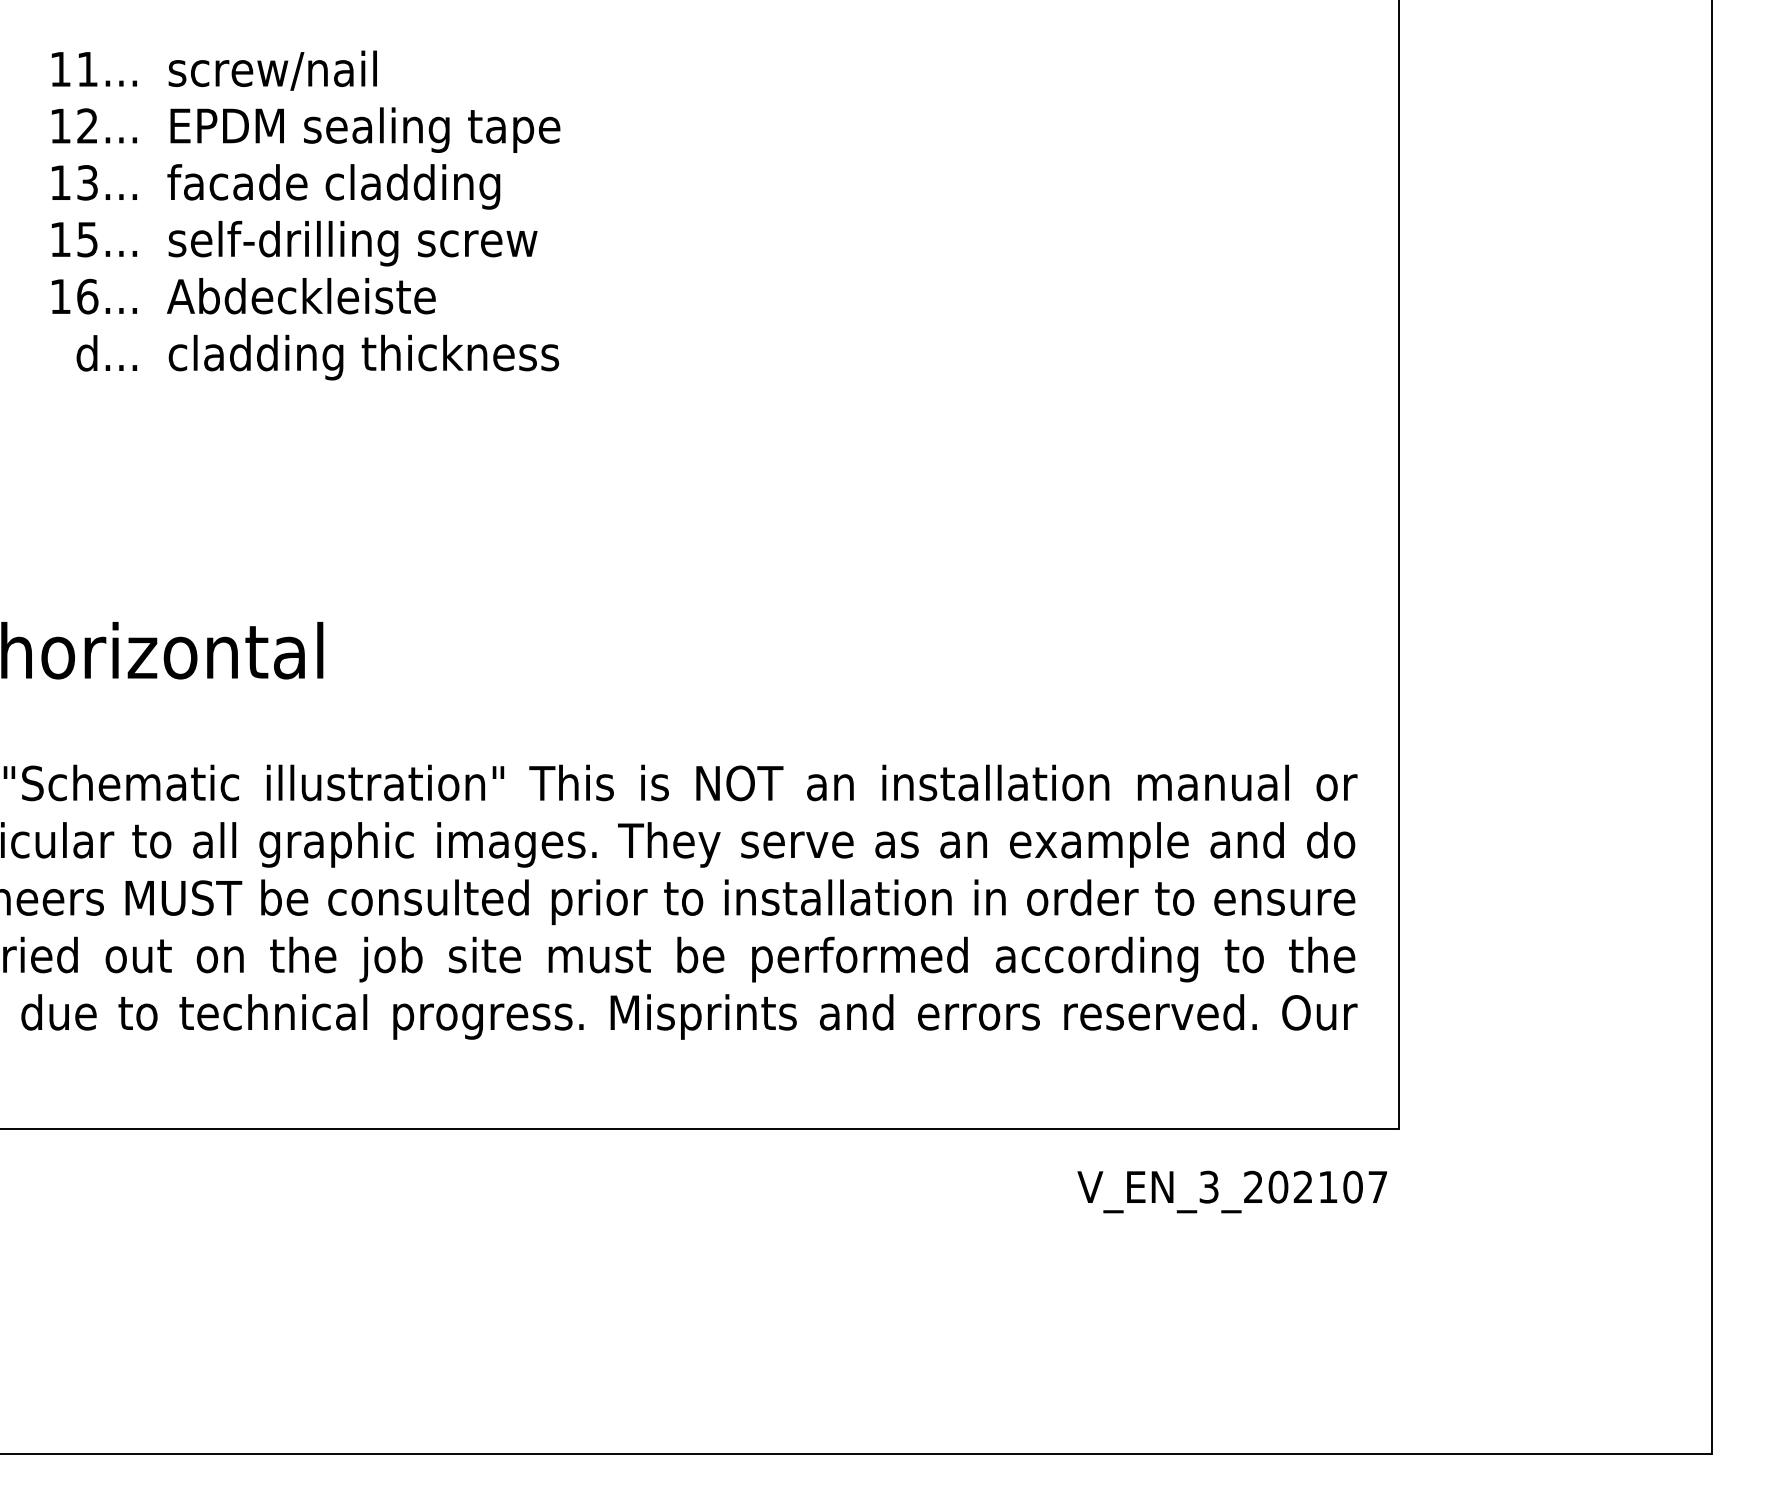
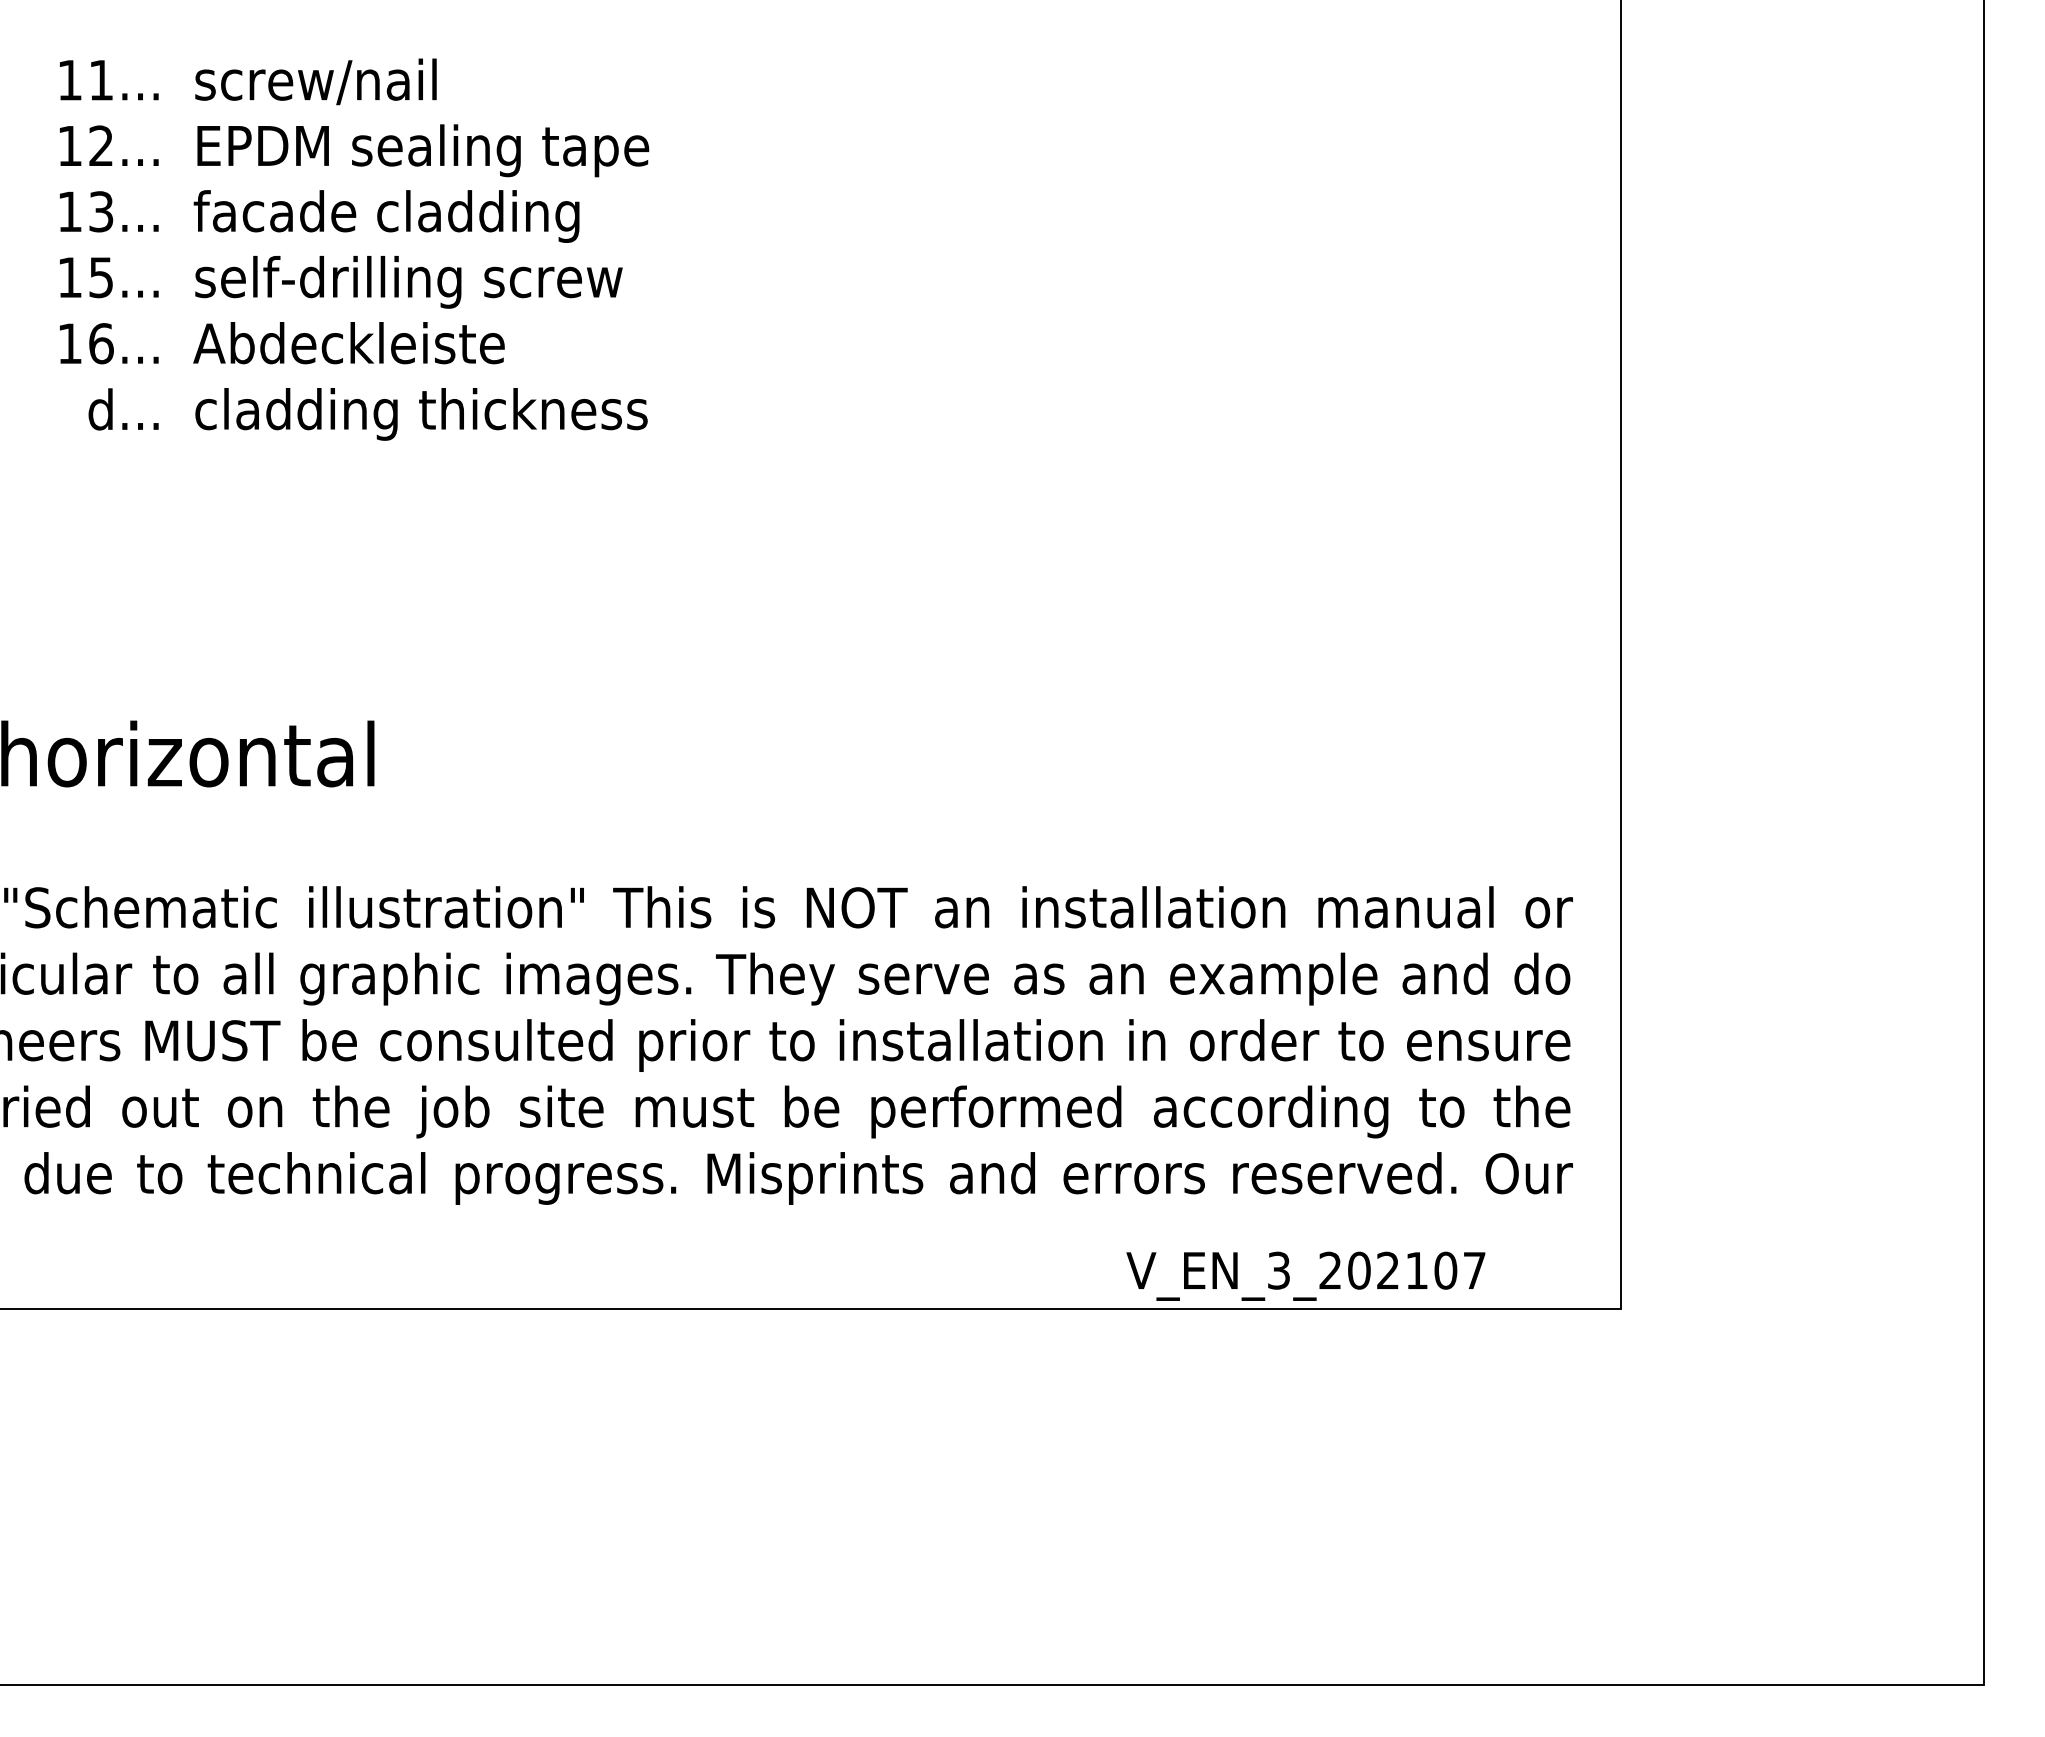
text: (1231, 1191) -> (1305, 1275), moved

